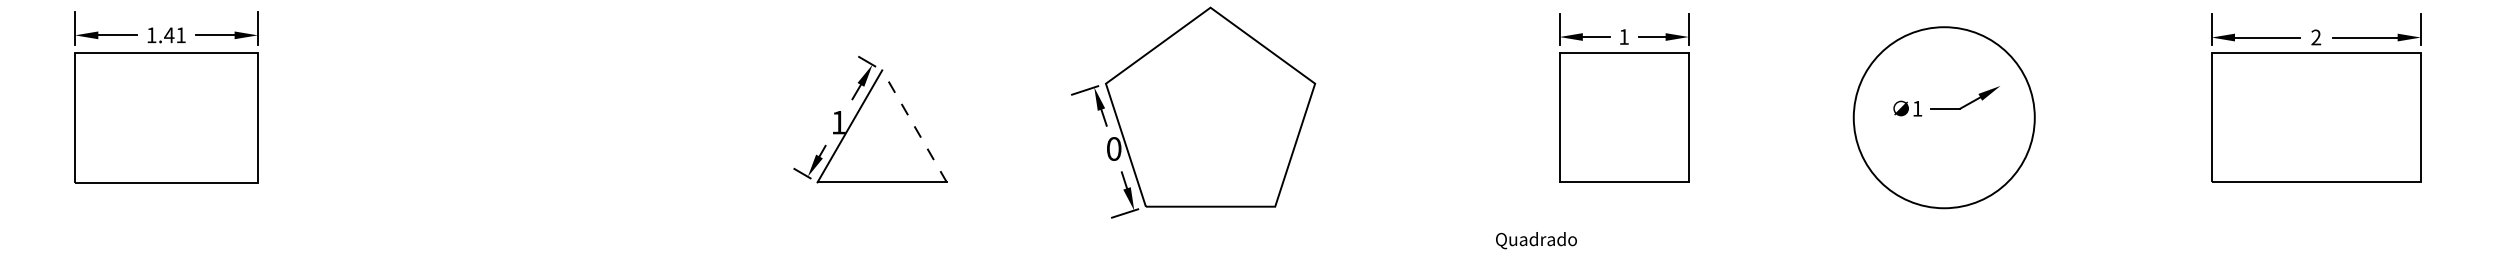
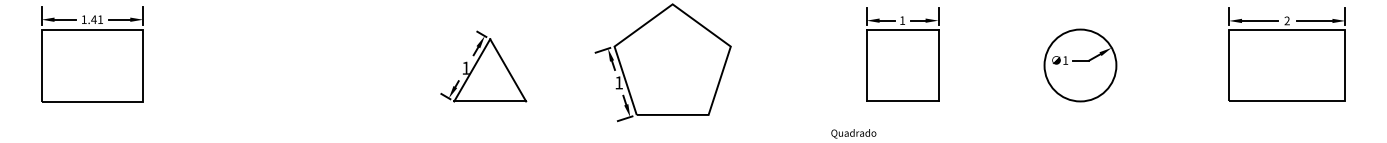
circle: (1944, 117) -> (1080, 65), size x0.71
line: (915, 126) -> (508, 70), dashed -> solid
text: (1114, 148) -> (619, 82), 0 -> 1

